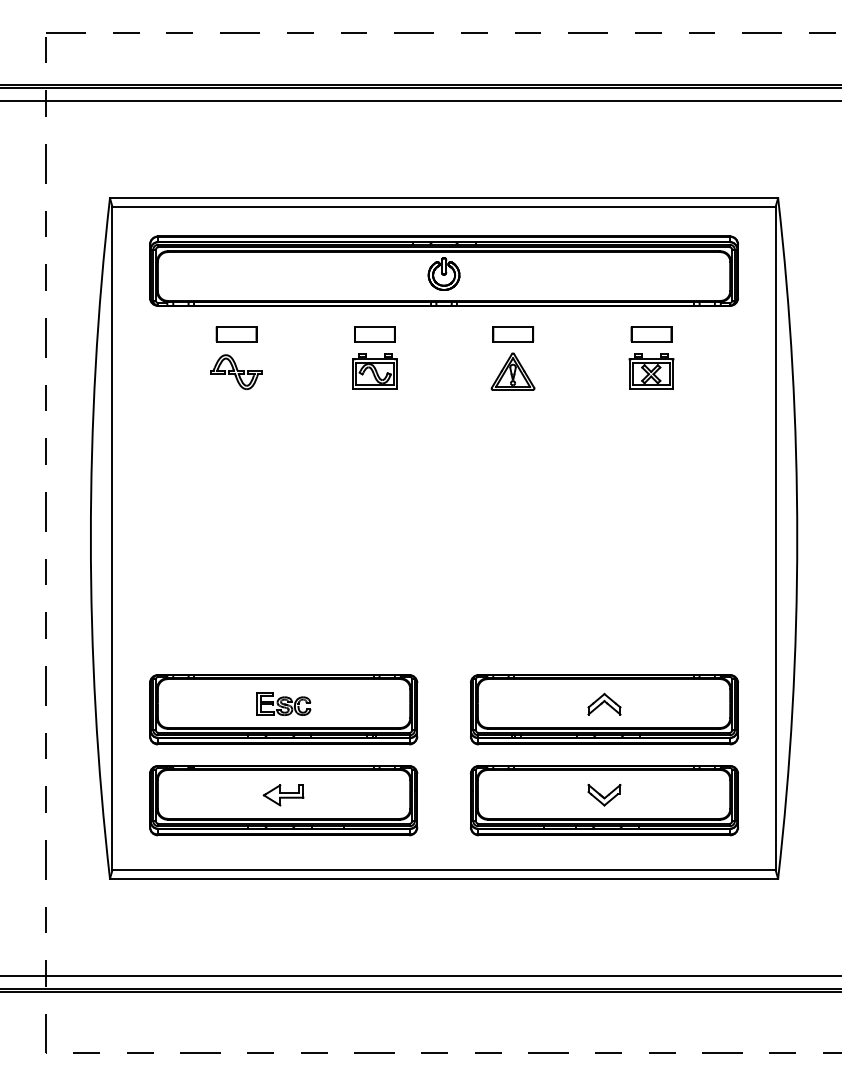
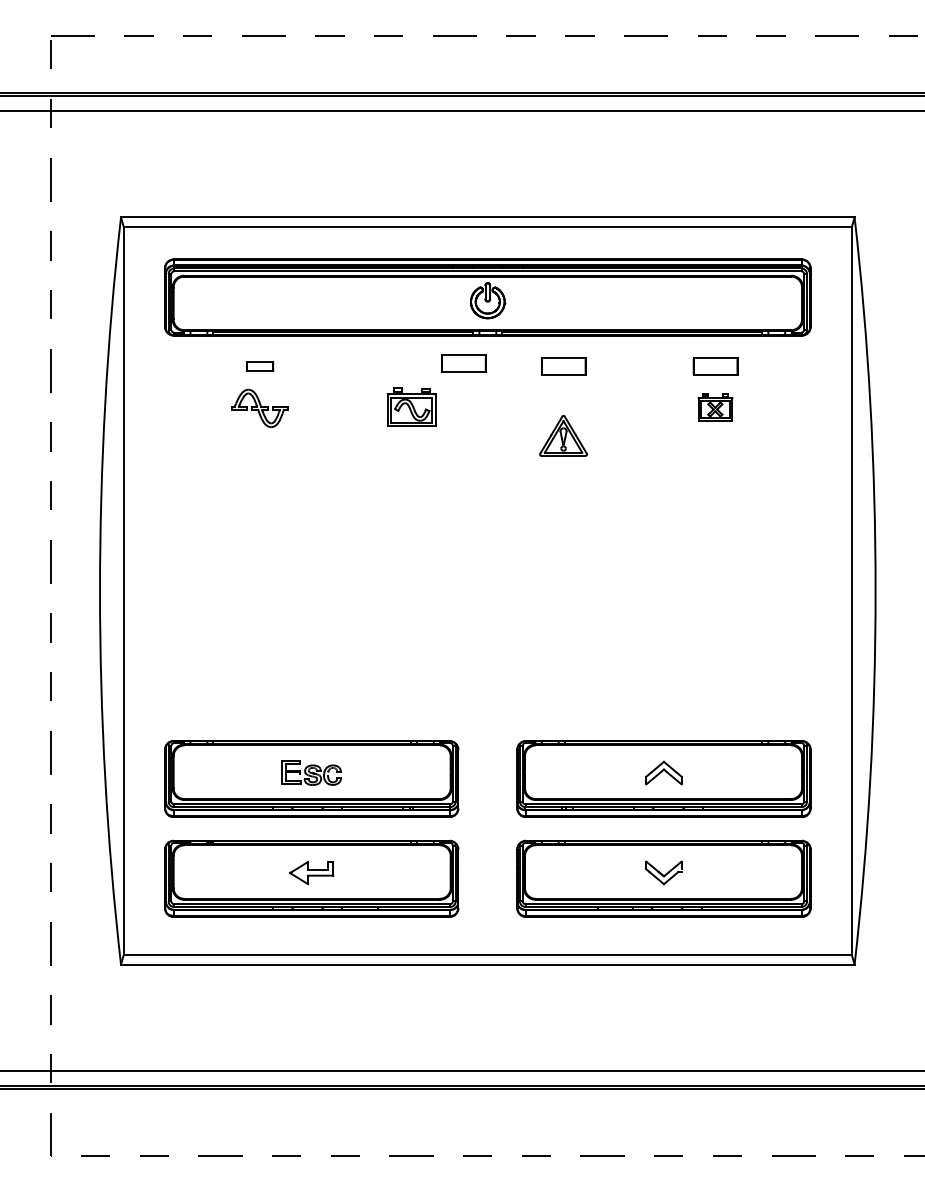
part: (236, 333) -> (259, 366), size x0.6
part: (374, 333) -> (463, 363), moved
part: (651, 370) -> (715, 406), size x0.7
part: (512, 371) -> (563, 435), moved

